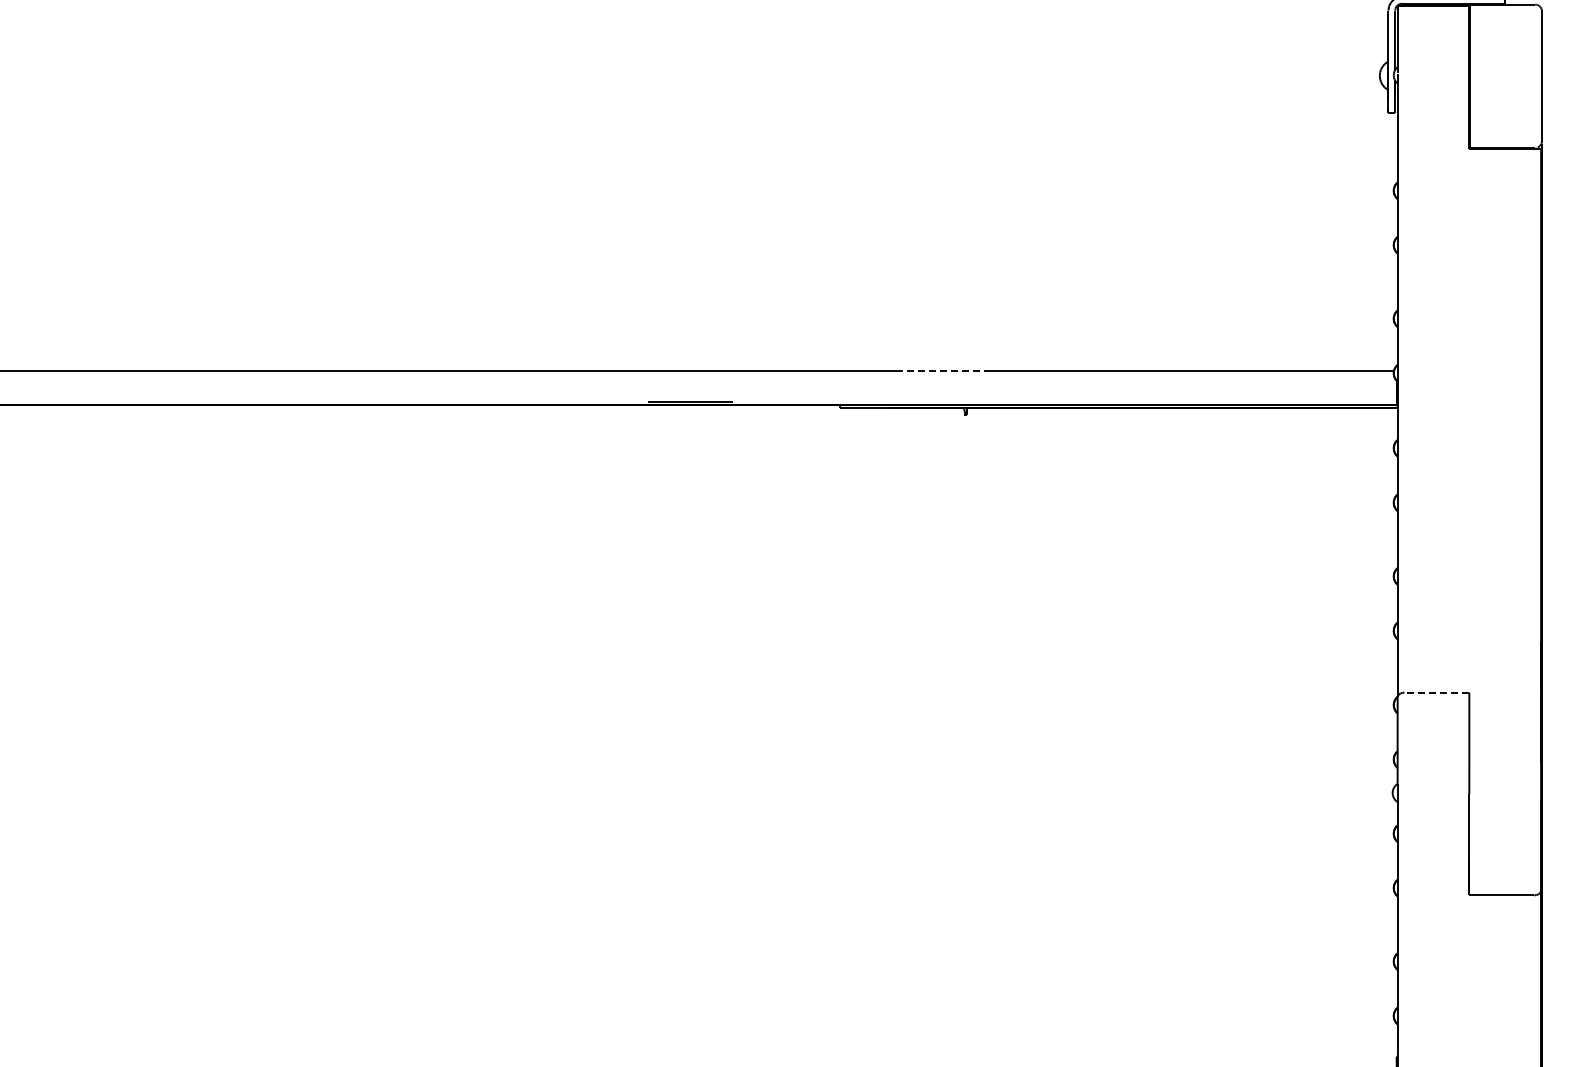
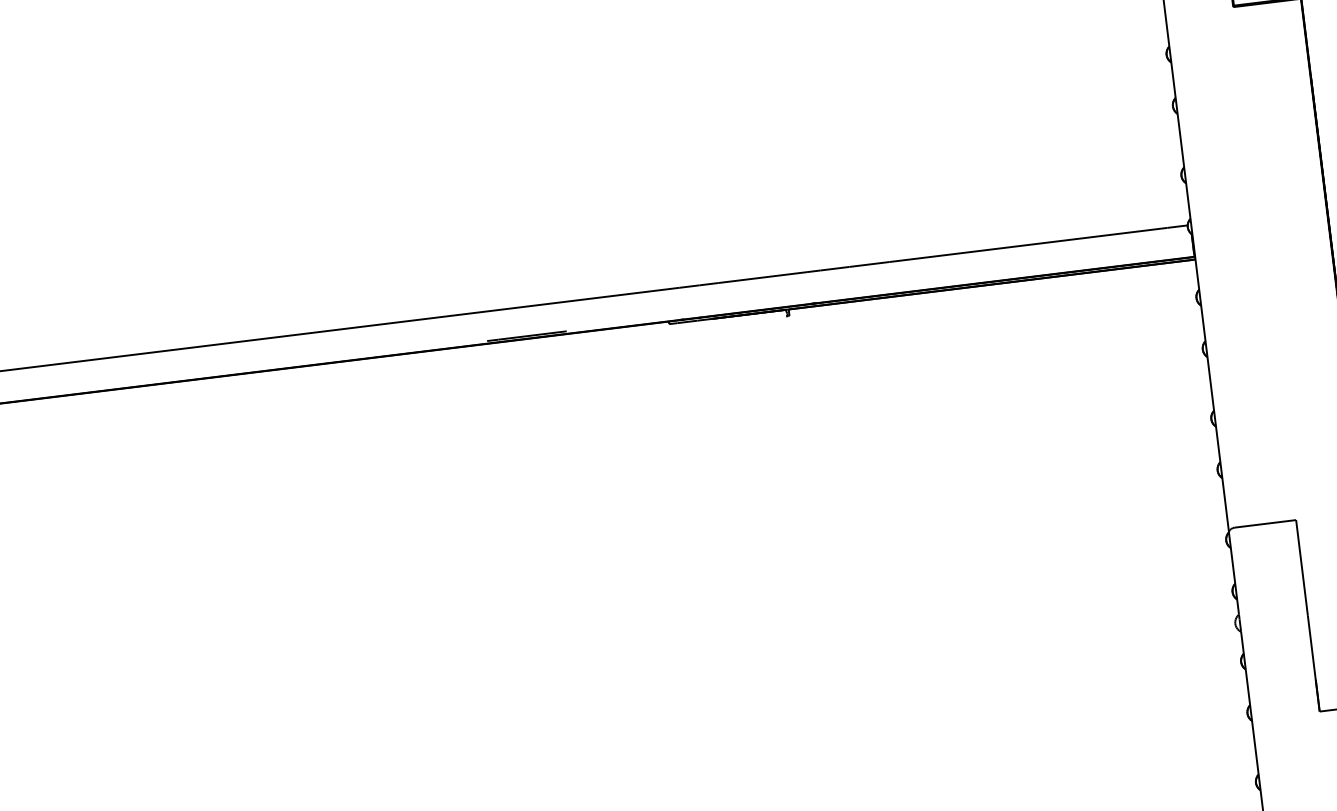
line: (943, 371) -> (762, 277), dashed -> solid
line: (1436, 692) -> (1265, 523), dashed -> solid

